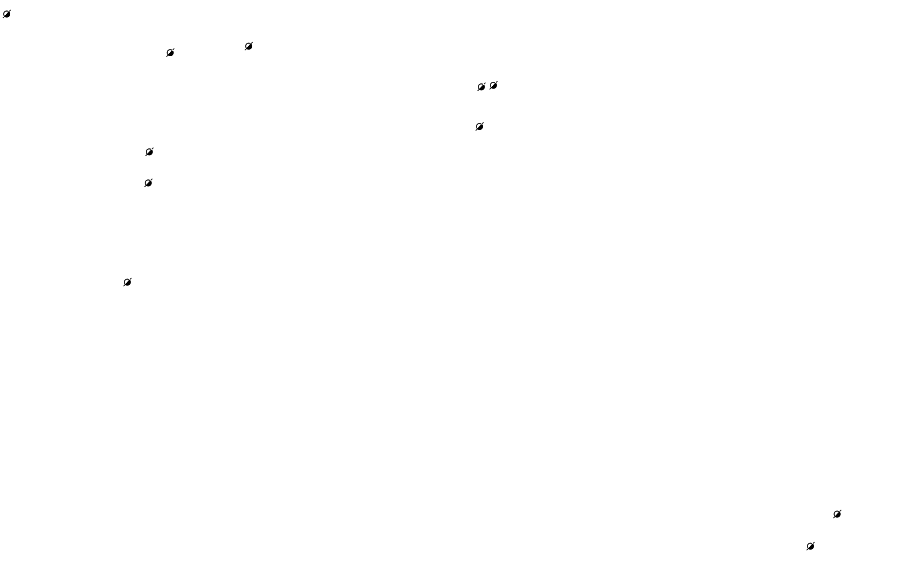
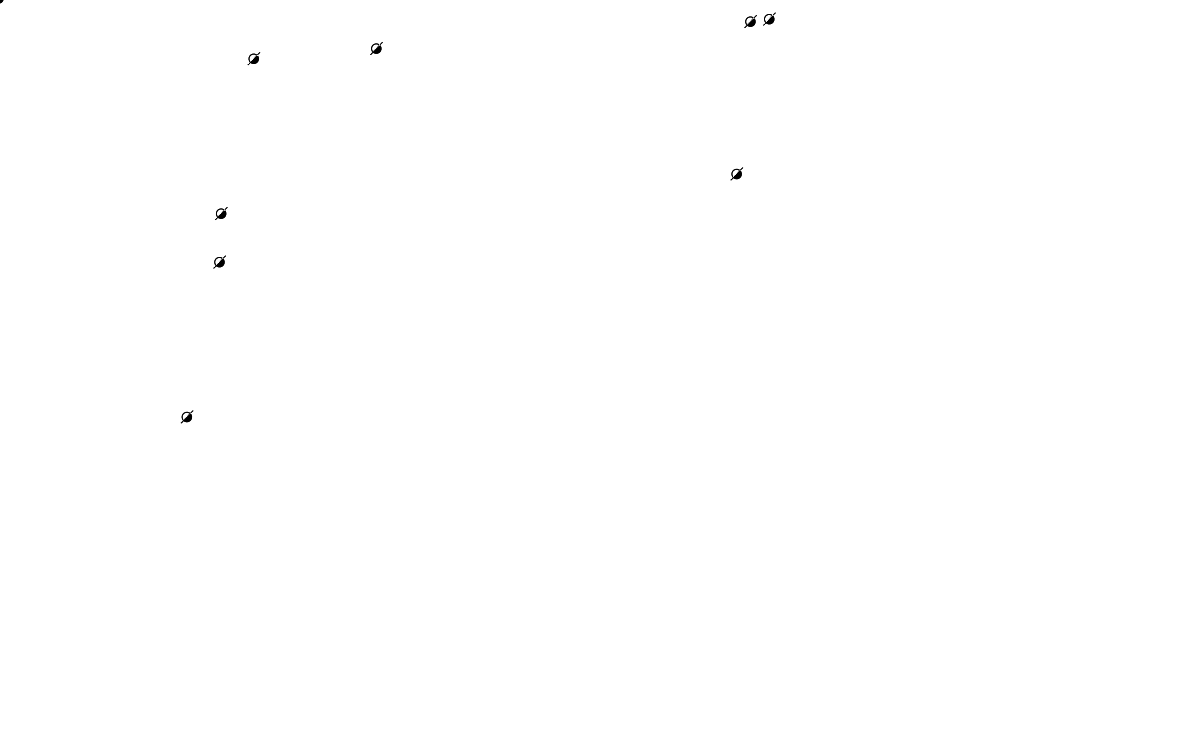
part: (487, 85) -> (760, 19), moved

